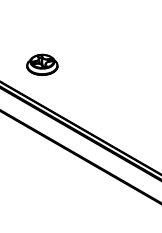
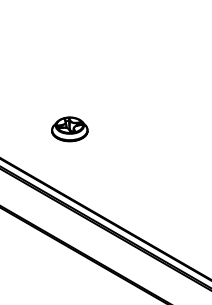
part: (42, 64) -> (70, 128), size x0.7

